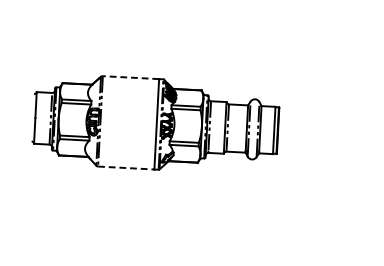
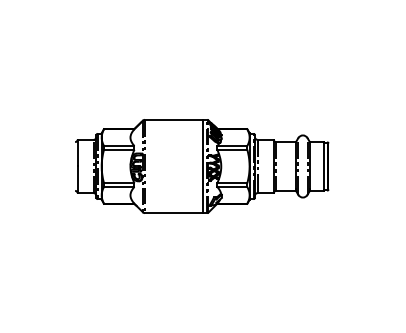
line: (130, 77) -> (173, 119), dashed -> solid
line: (126, 168) -> (174, 213), dashed -> solid

